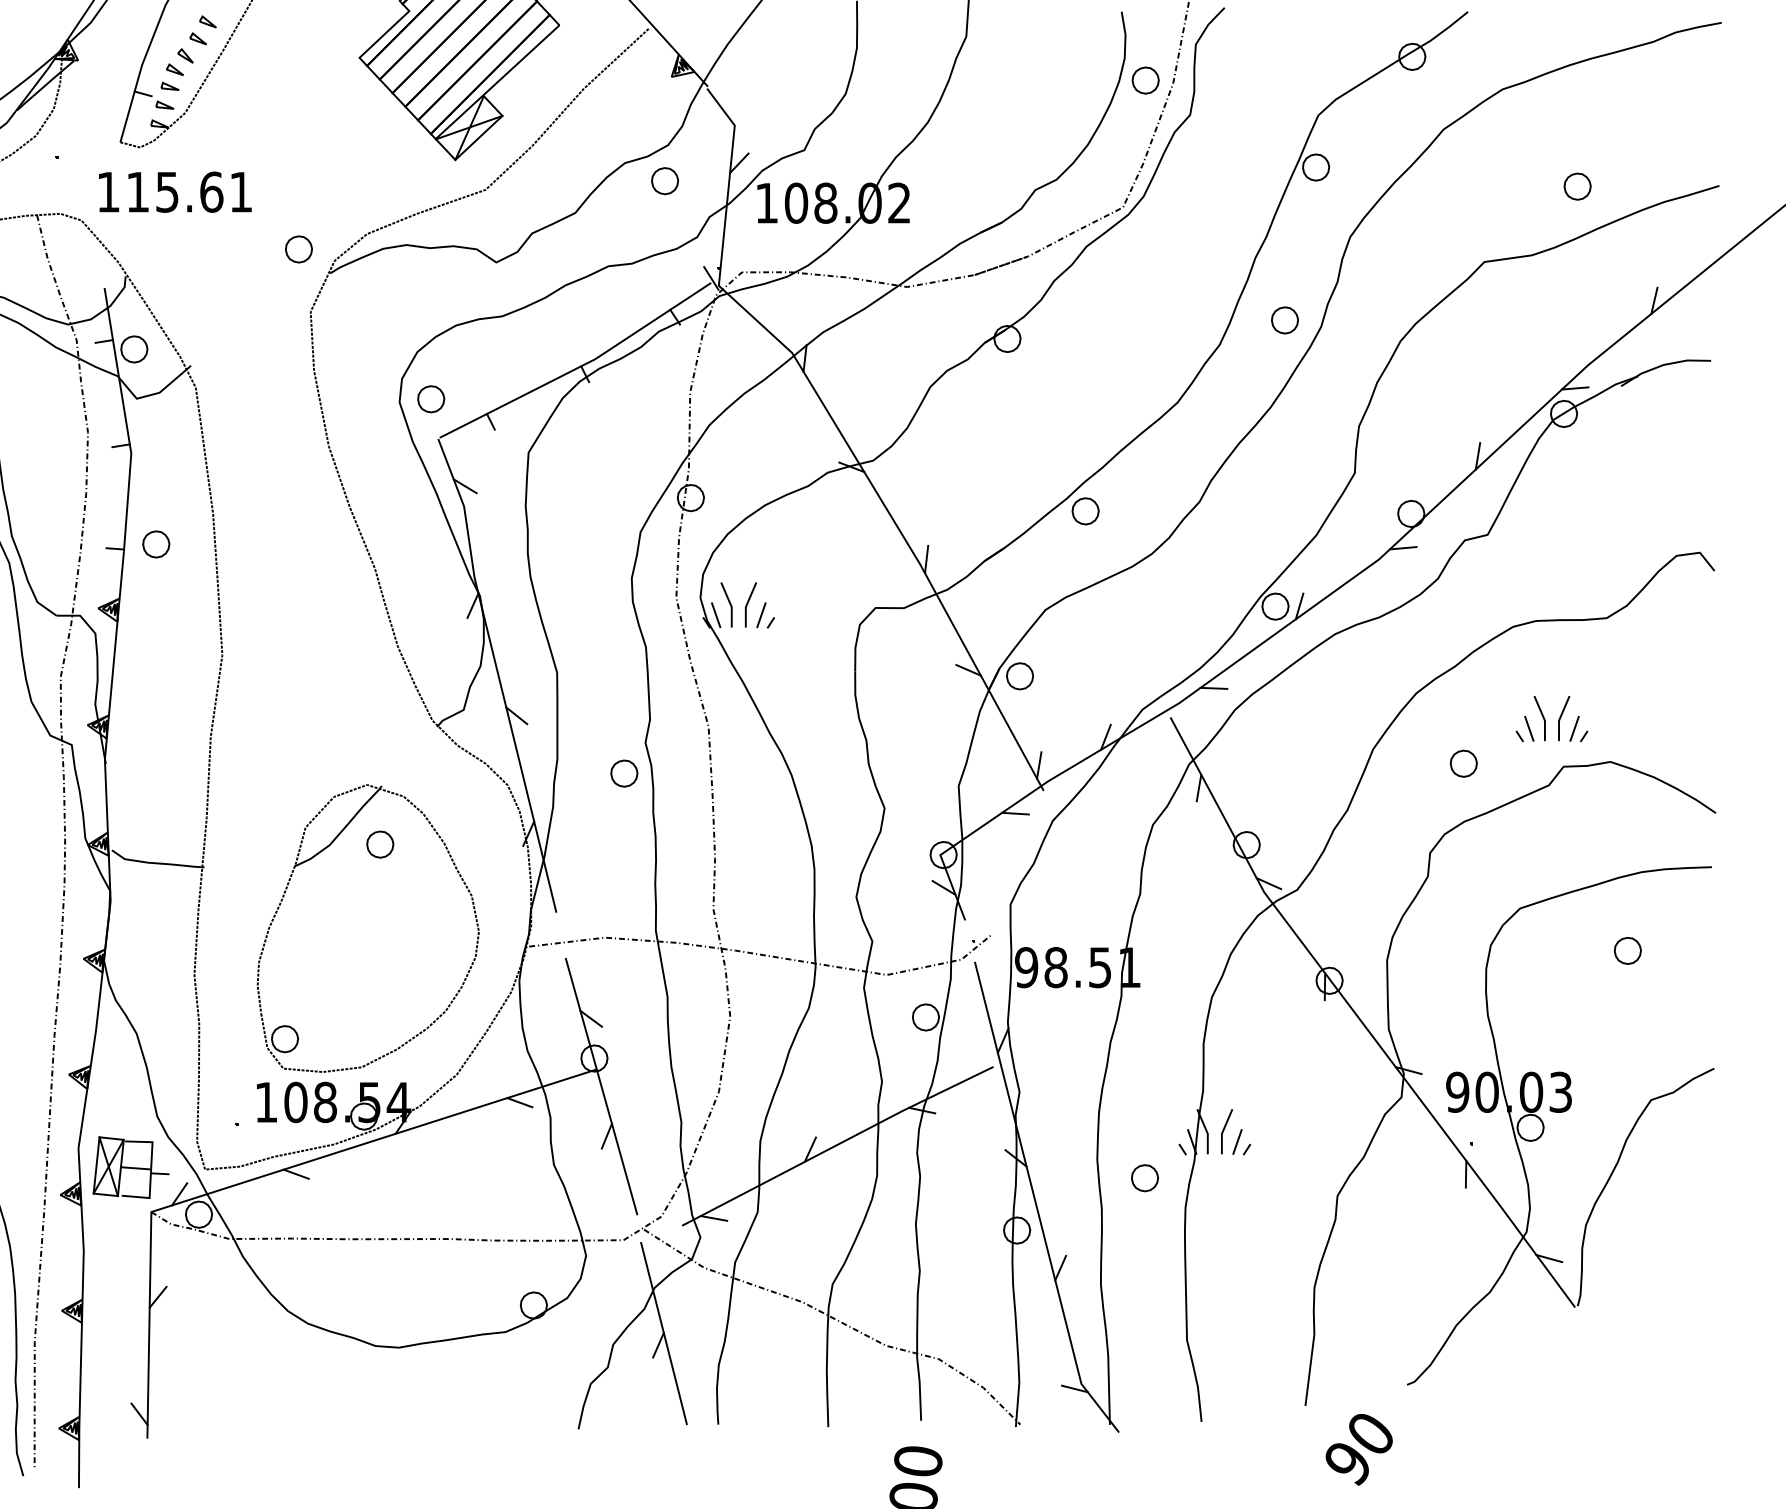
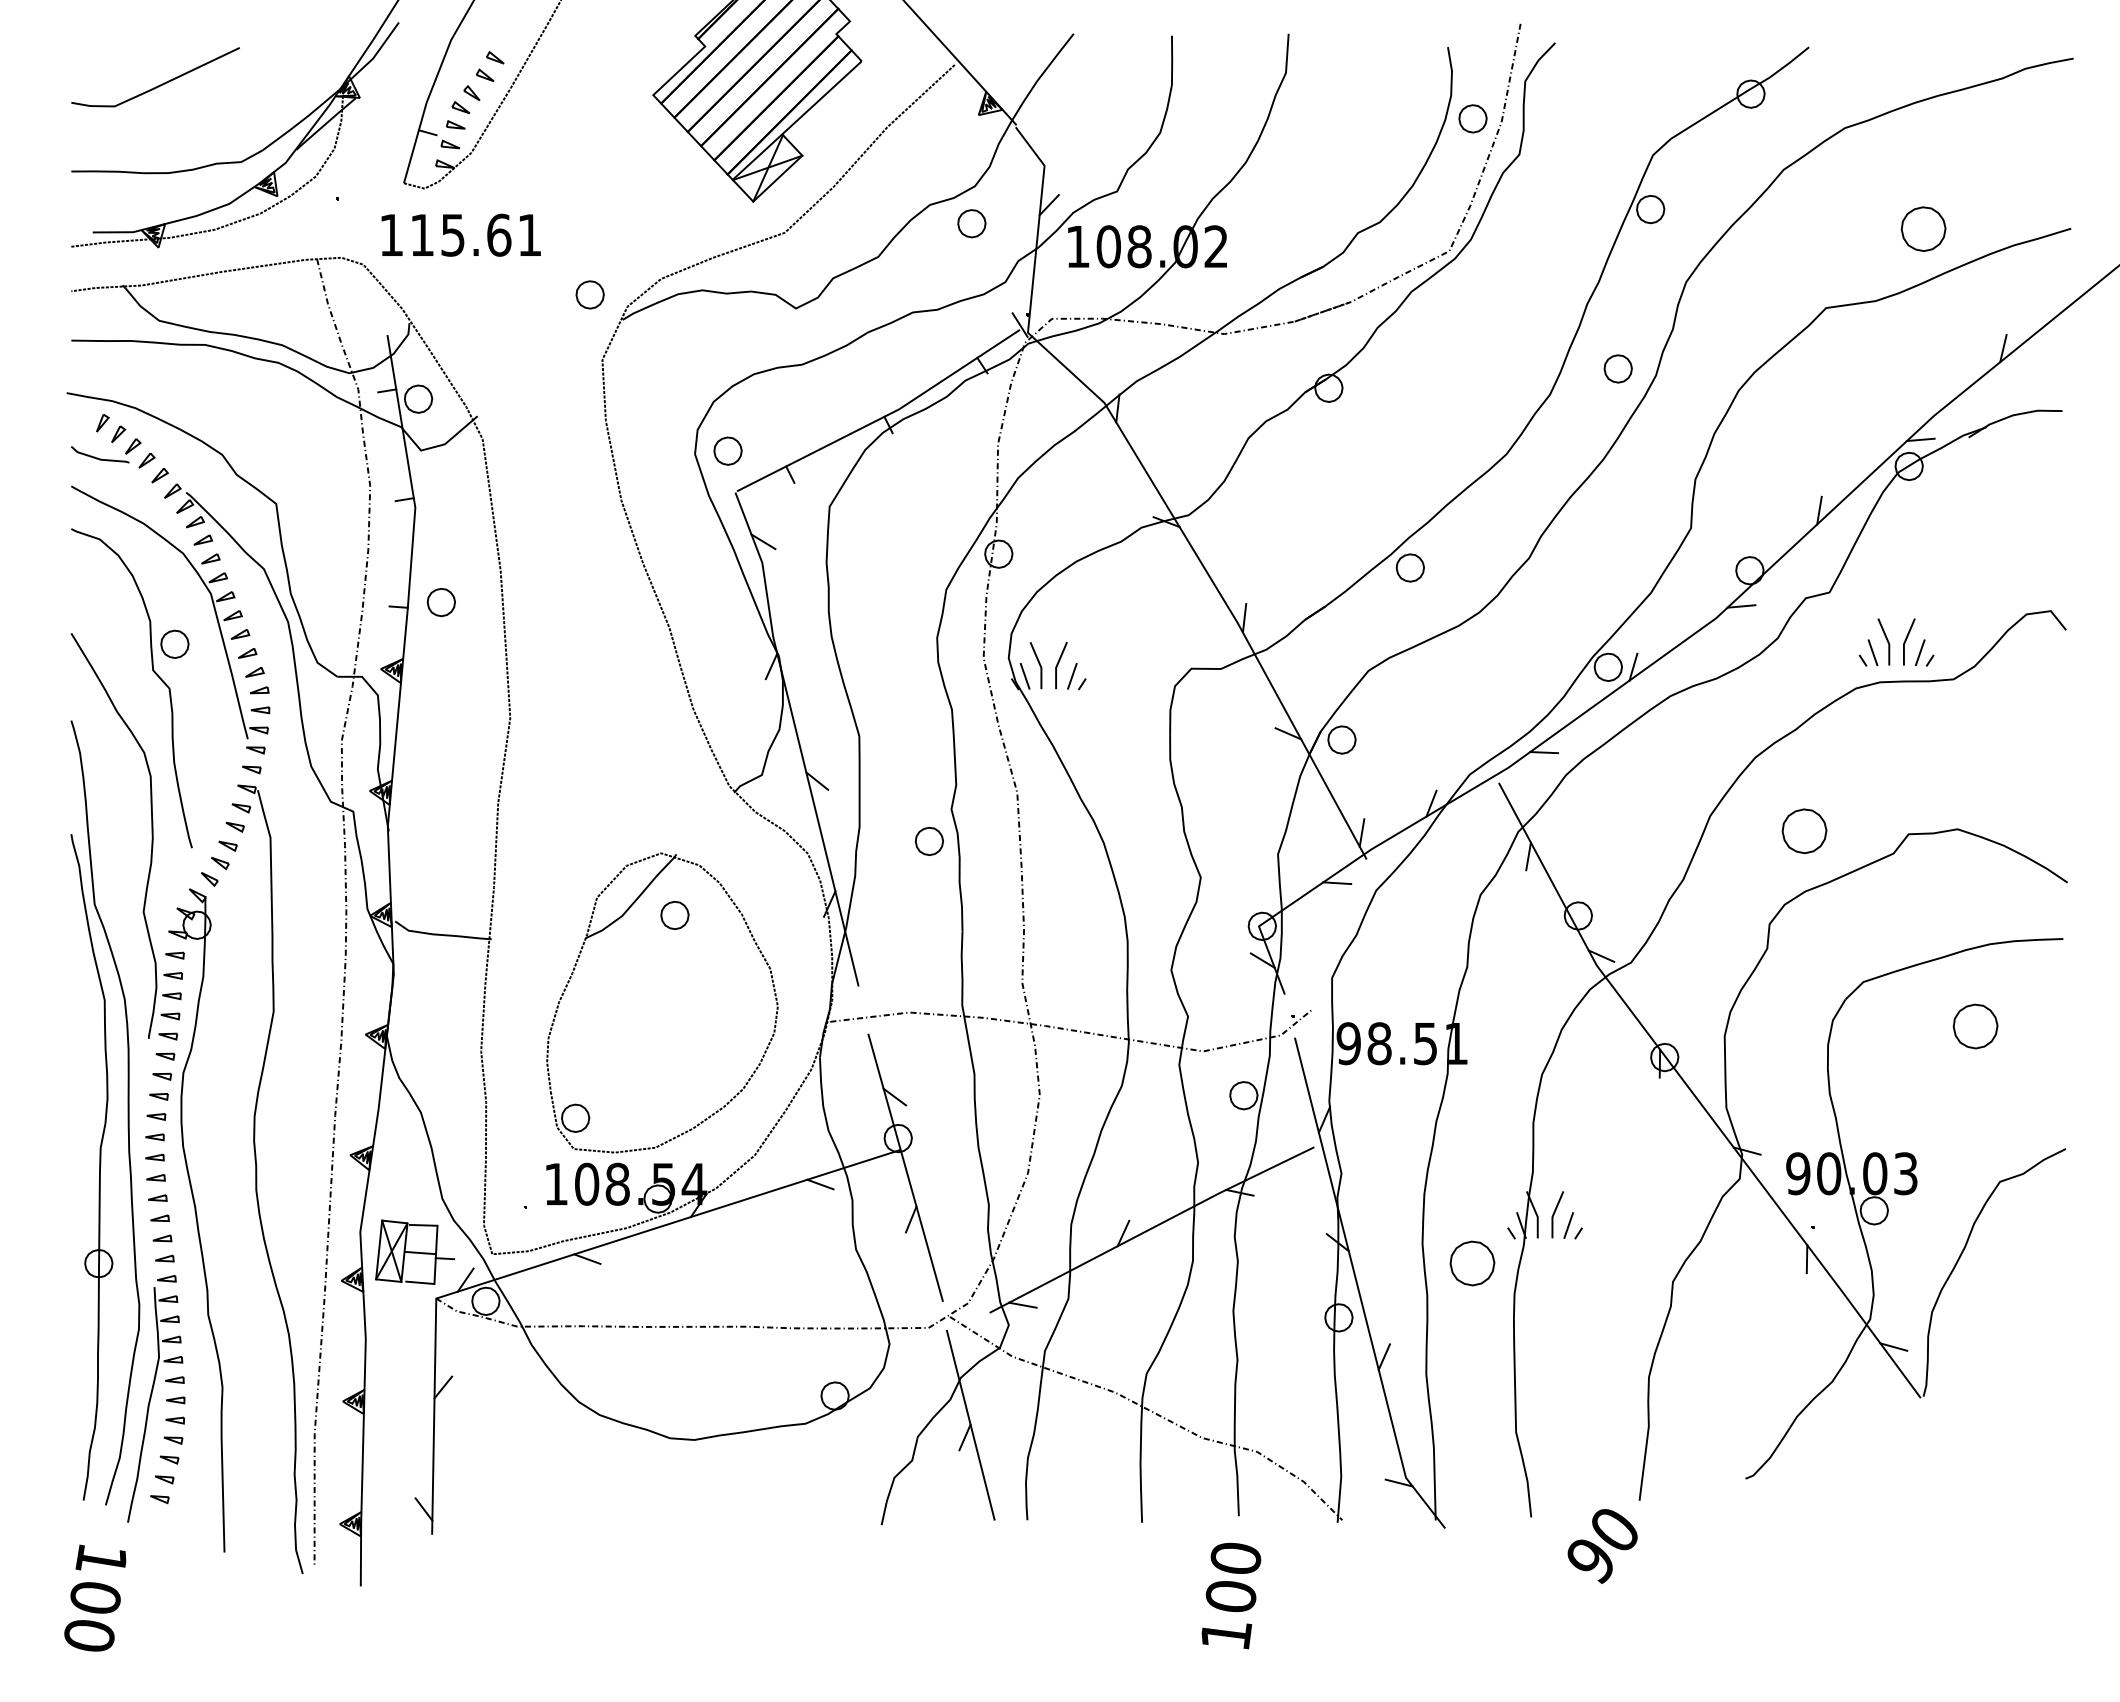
part: (1576, 186) -> (1922, 229), size x1.6
part: (1546, 720) -> (1890, 644), moved
part: (1463, 763) -> (1804, 830), size x1.6
part: (1627, 950) -> (1975, 1025), size x1.6
part: (1144, 1177) -> (1471, 1262), size x1.6
text: (1359, 1449) -> (1602, 1546), moved

